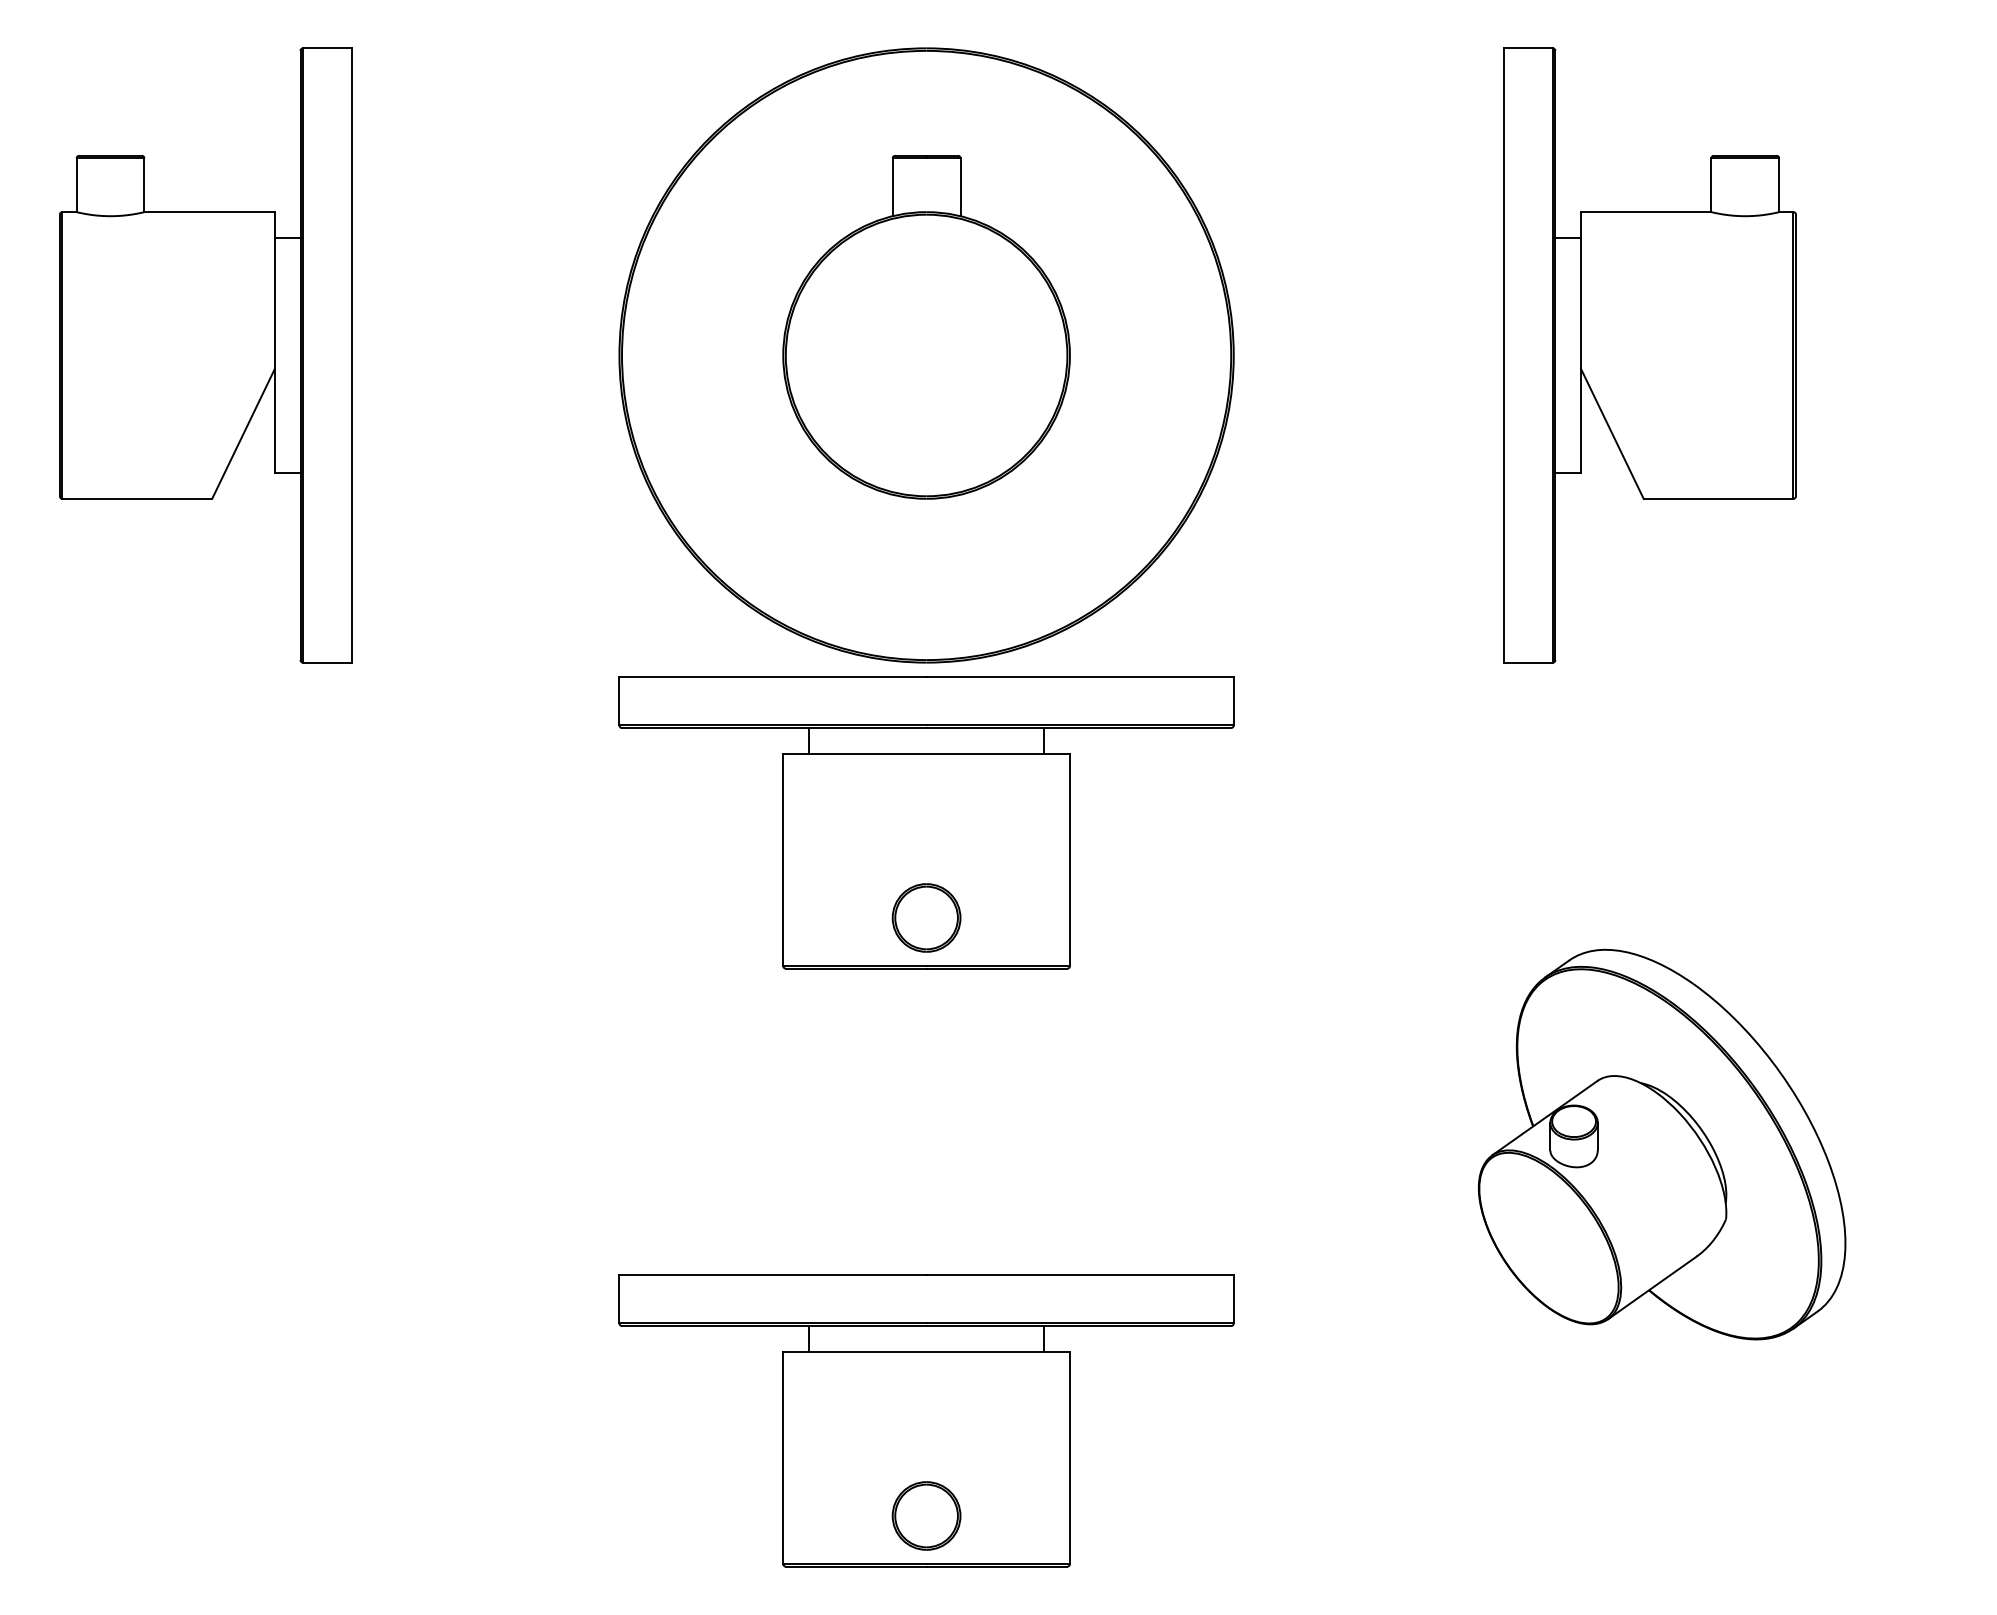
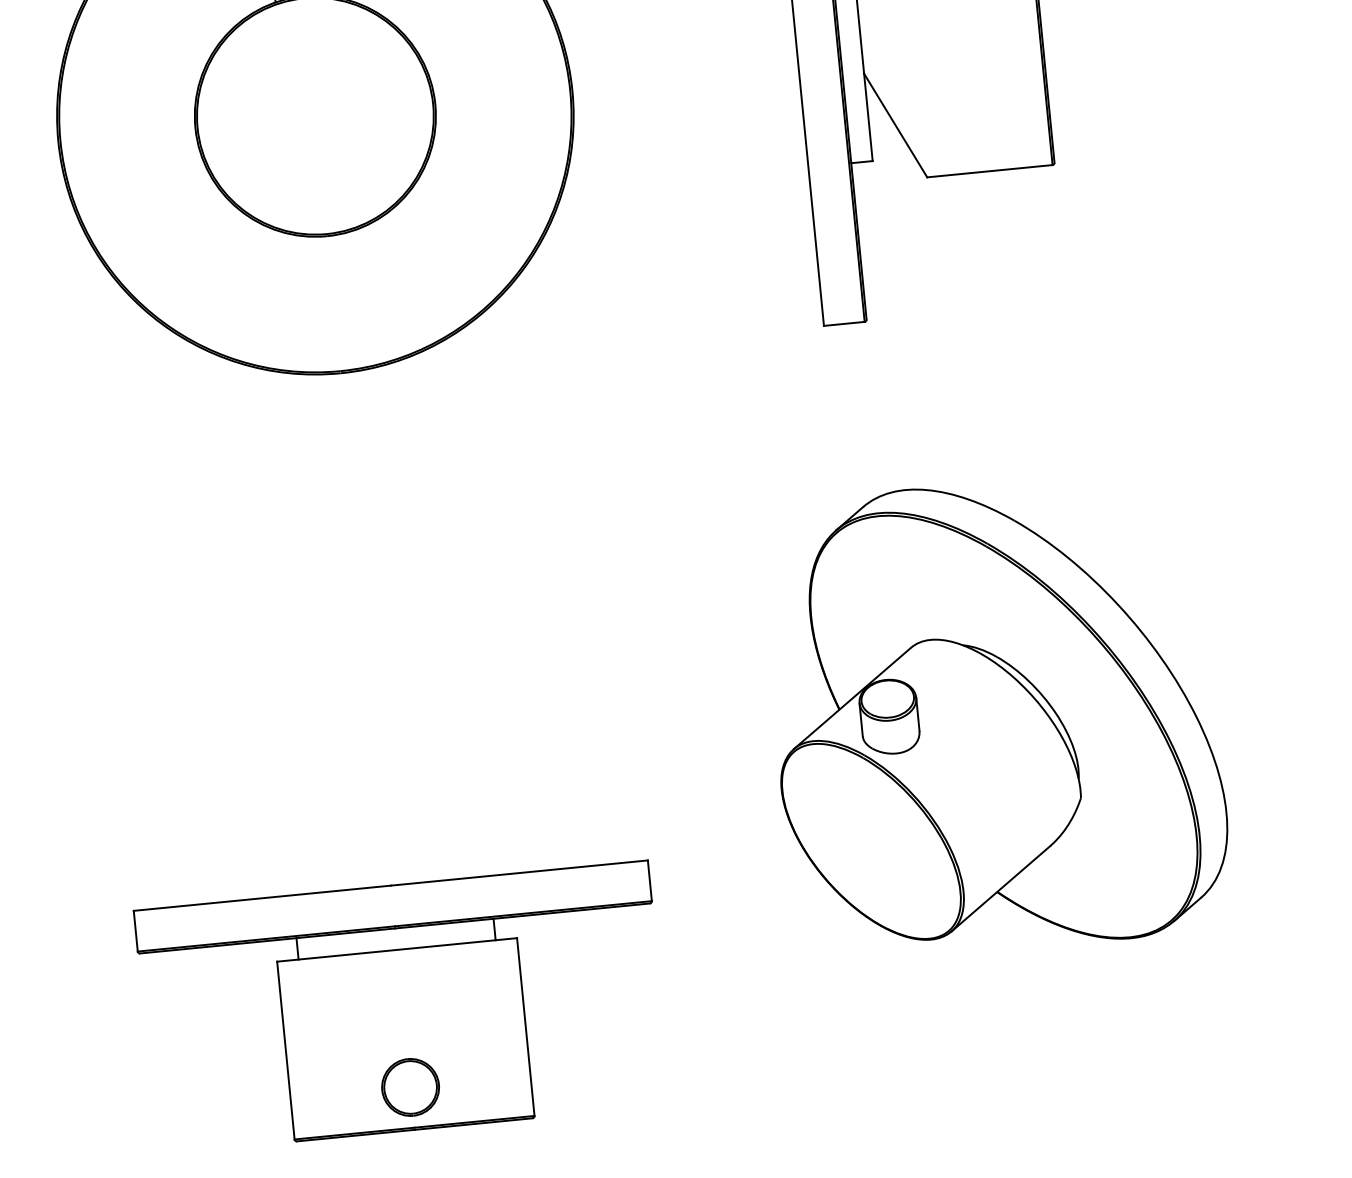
part: (926, 822) -> (353, 507), removed
part: (1661, 1144) -> (995, 716), size x1.43

